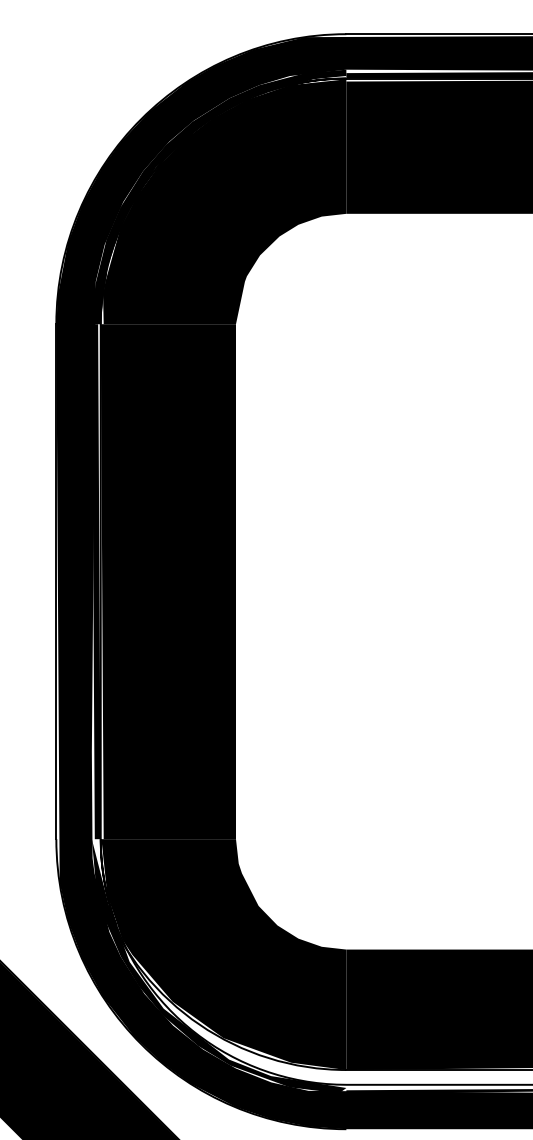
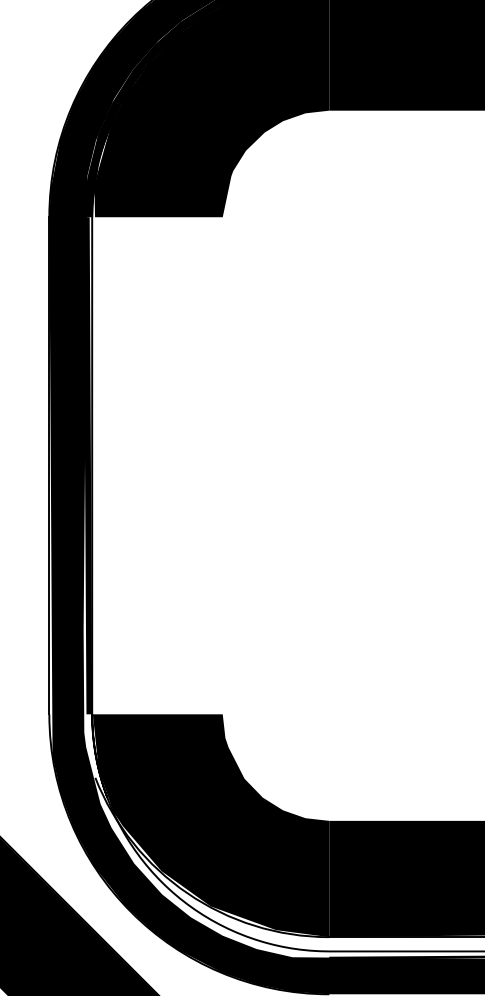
fill: (167, 581) -> (156, 465), removed
fill: (218, 966) -> (205, 837), removed

